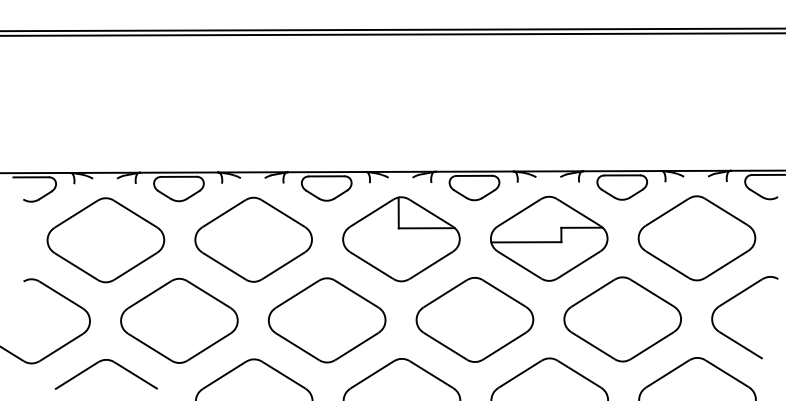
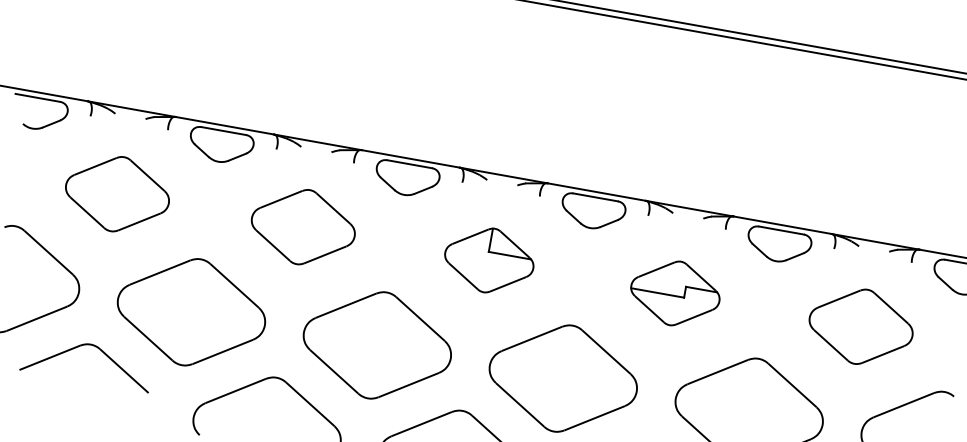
part: (549, 238) -> (675, 293), size x0.6
part: (696, 238) -> (860, 326), size x0.7
part: (253, 239) -> (303, 226), size x0.7
part: (401, 239) -> (489, 260), size x0.6
part: (105, 240) -> (116, 194), size x0.7

